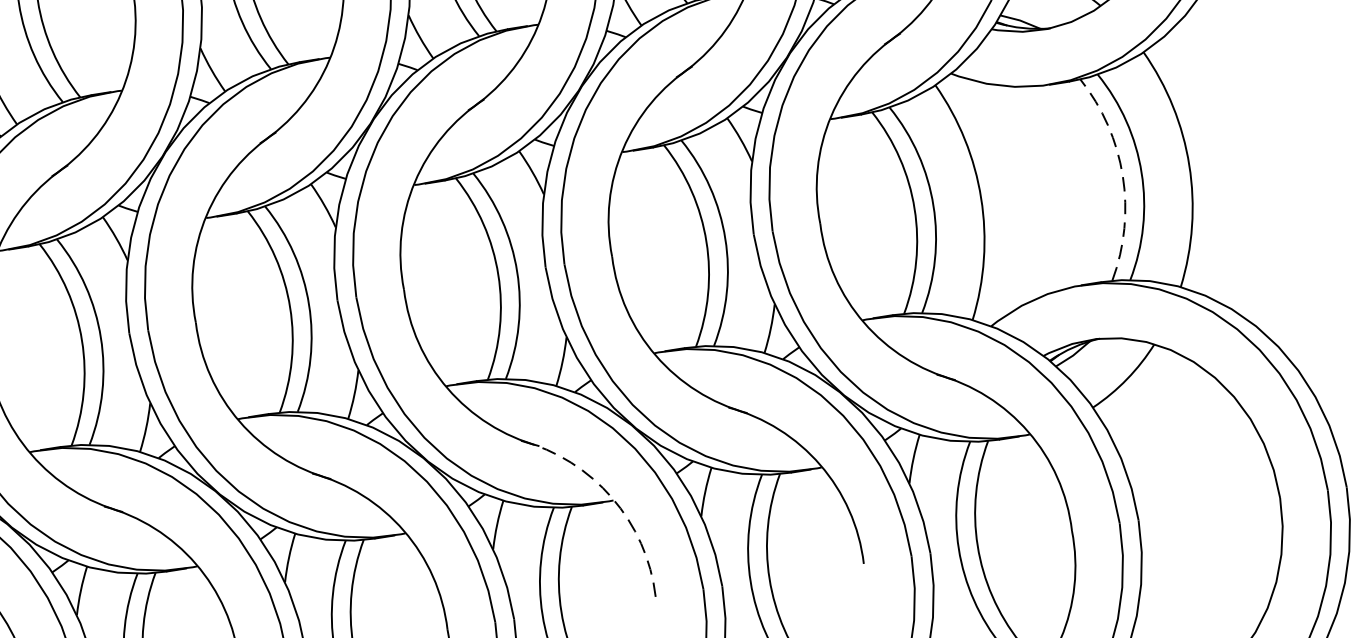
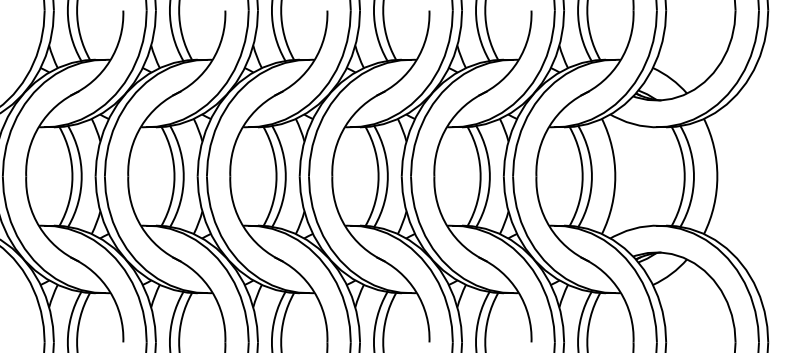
arc: (1122, 176) -> (684, 176), dashed -> solid
arc: (612, 497) -> (416, 291), dashed -> solid

